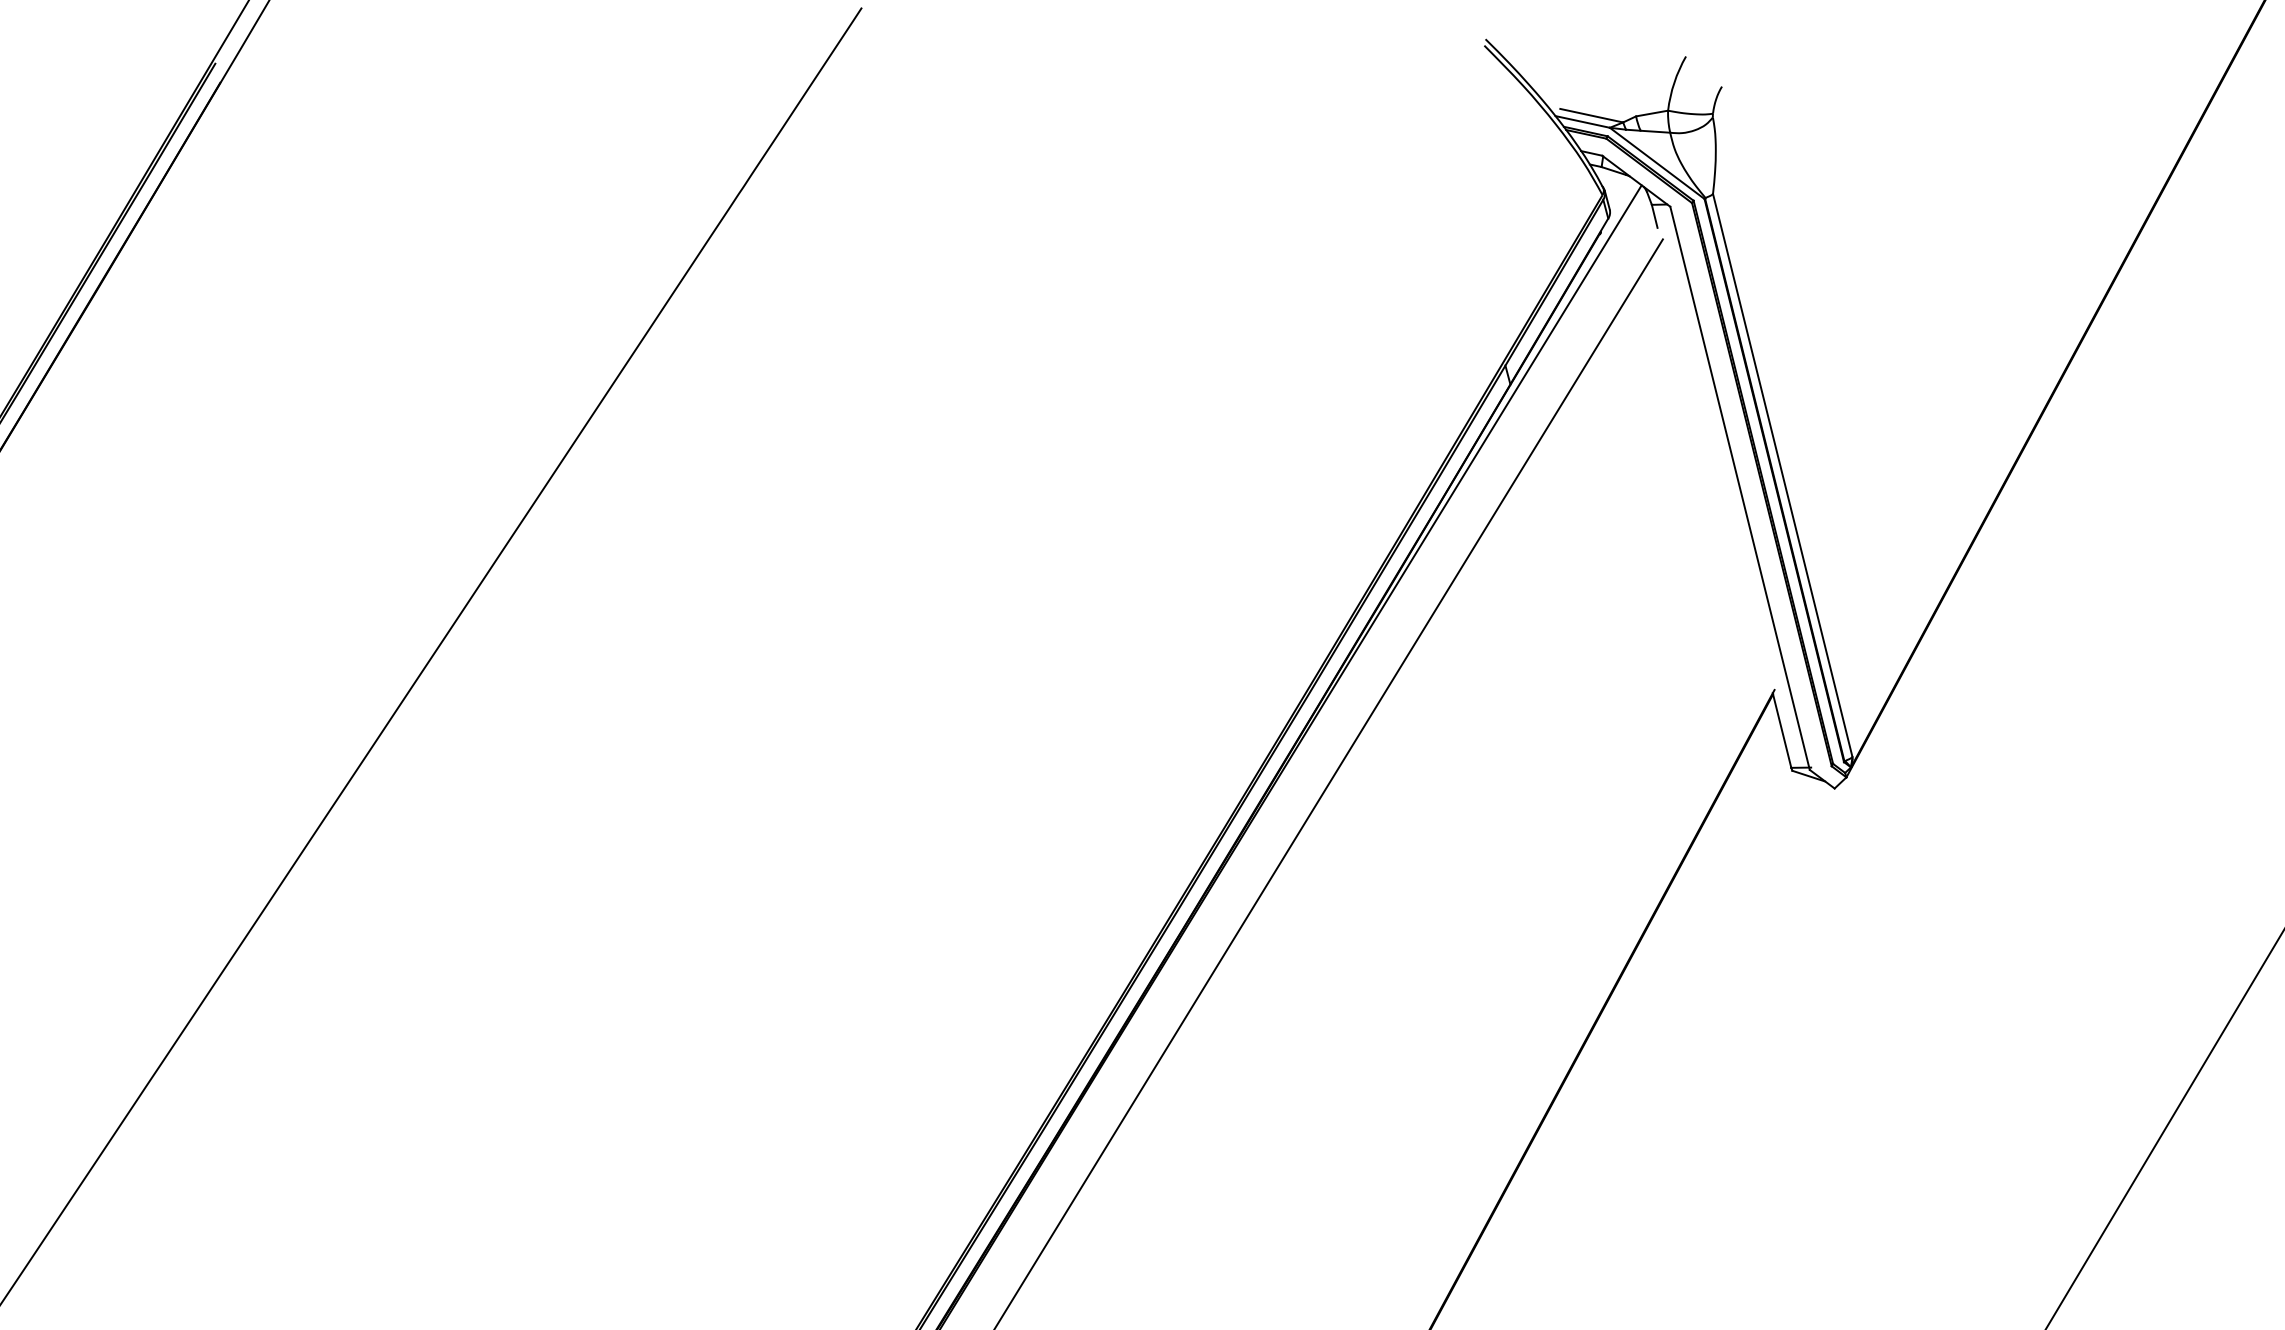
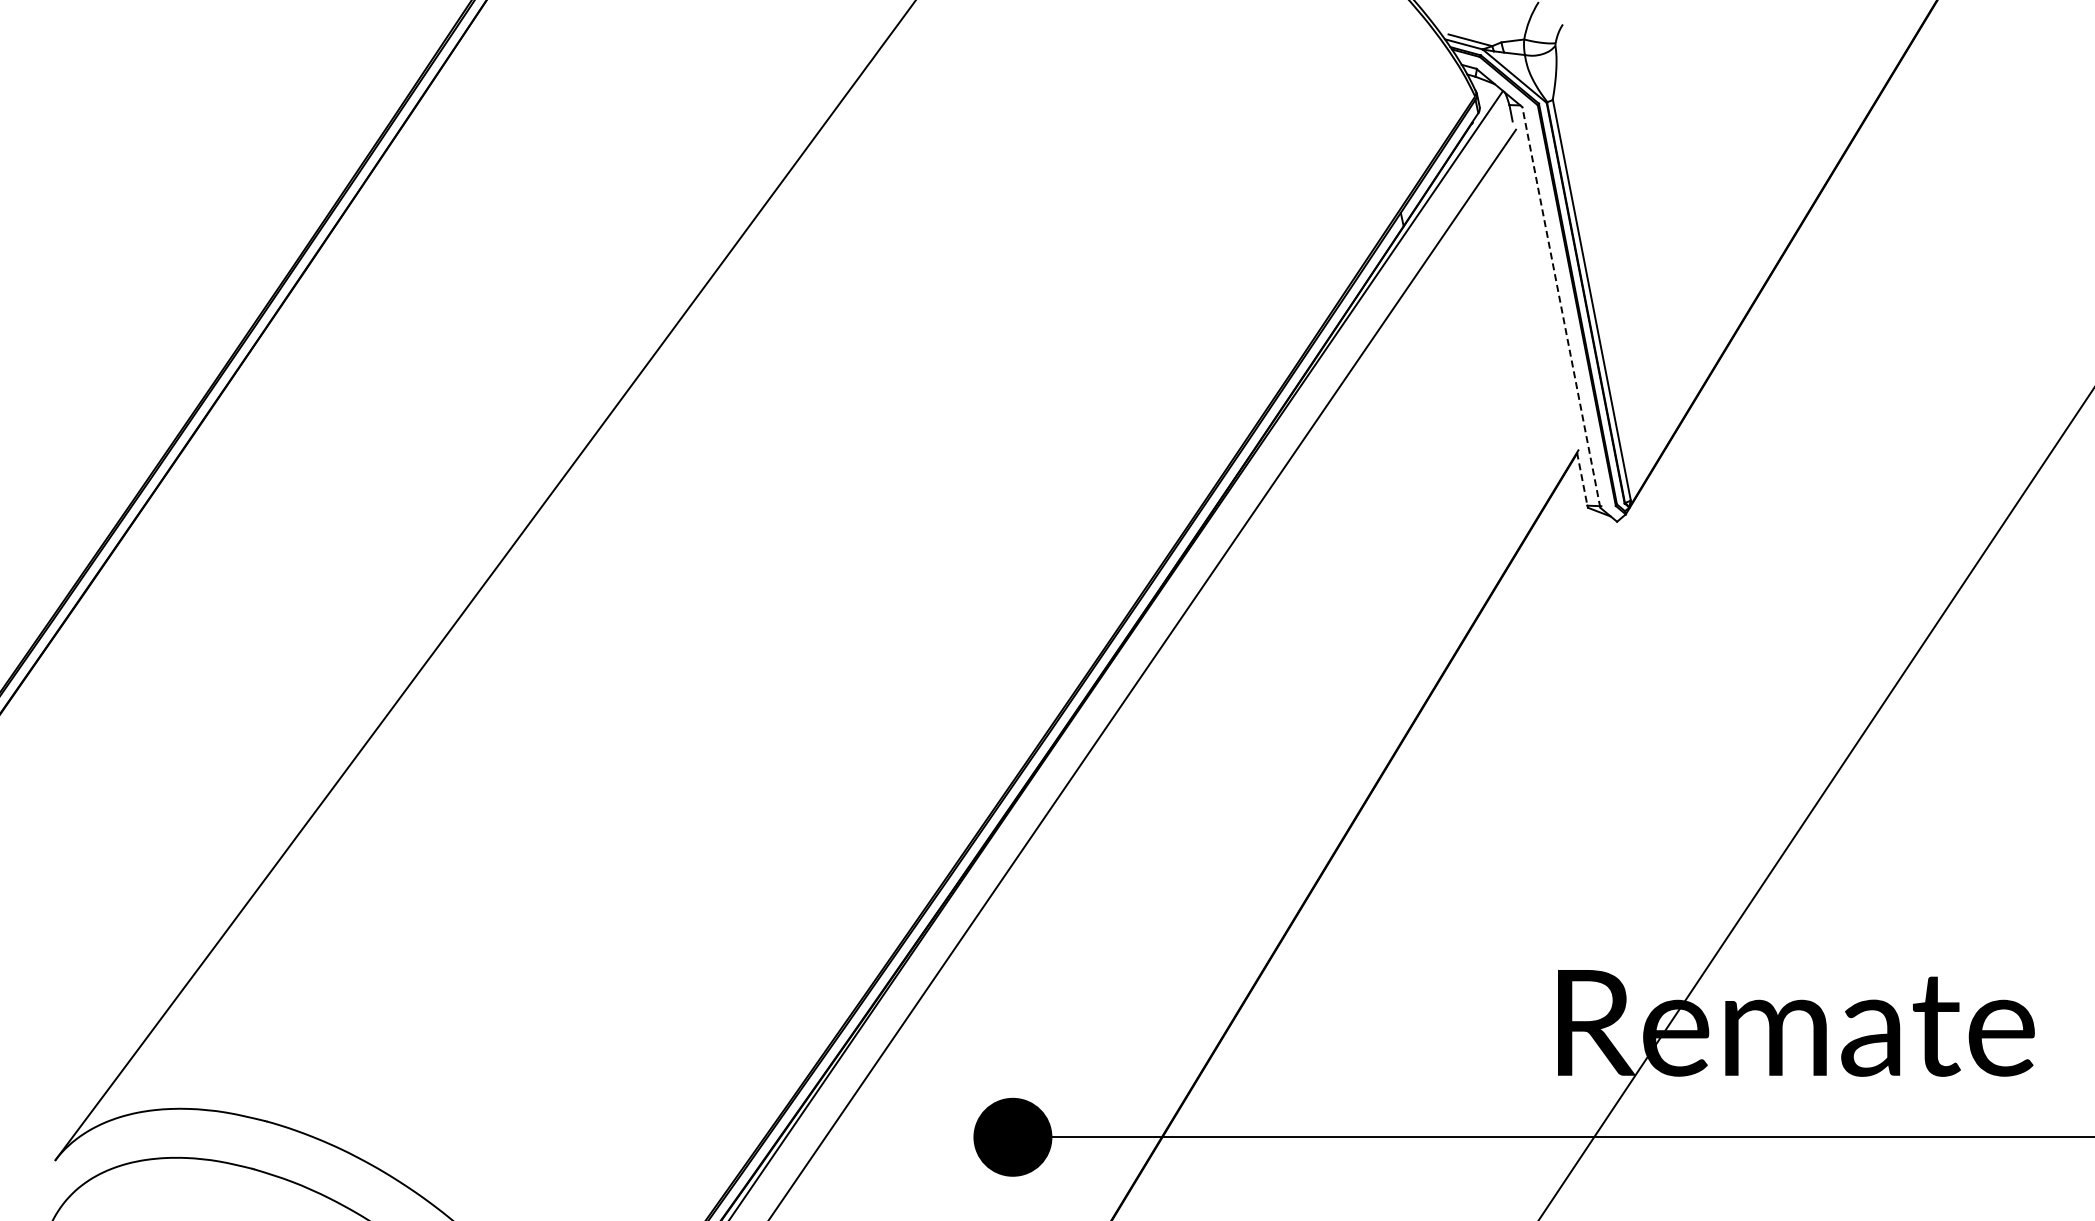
line: (1740, 486) -> (1561, 306), solid -> dashed
line: (1782, 731) -> (1582, 479), solid -> dashed

